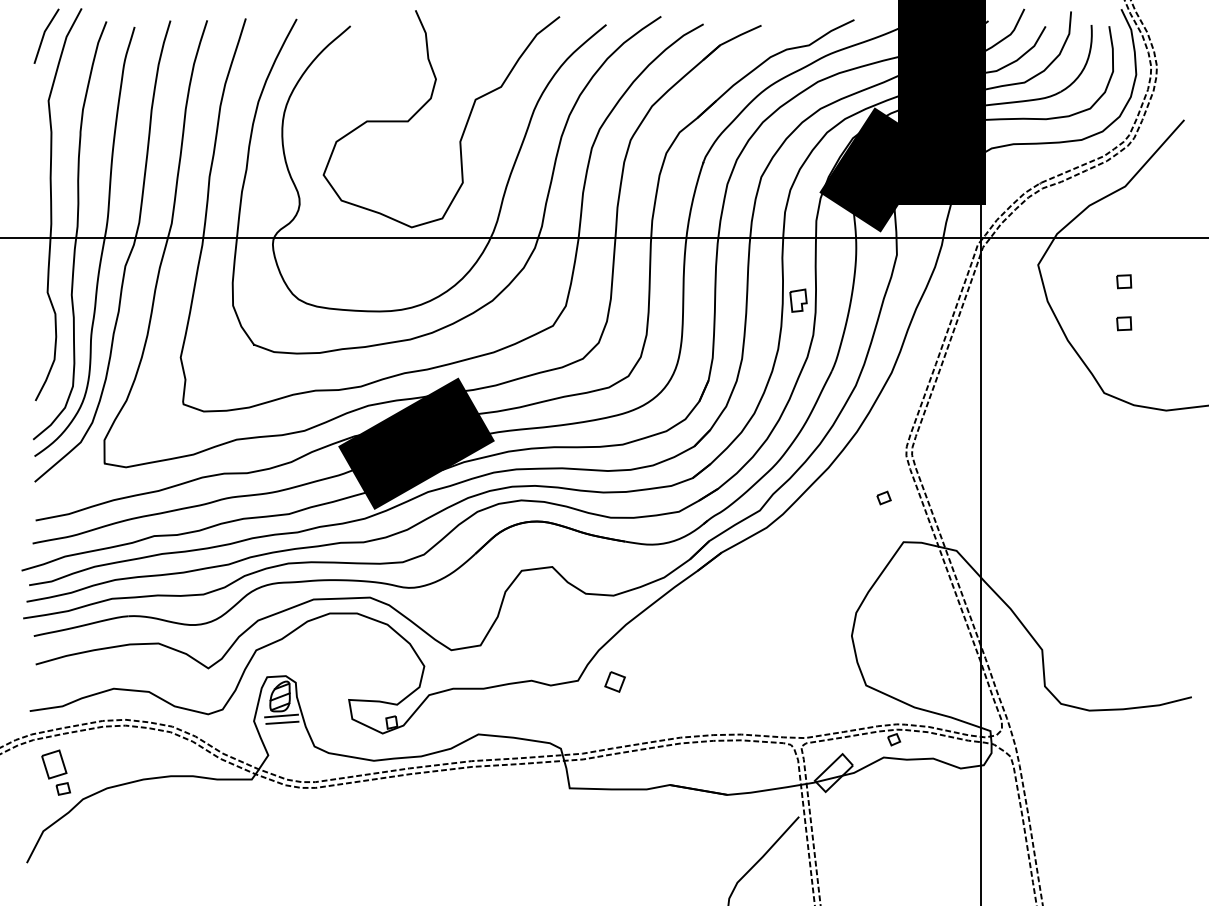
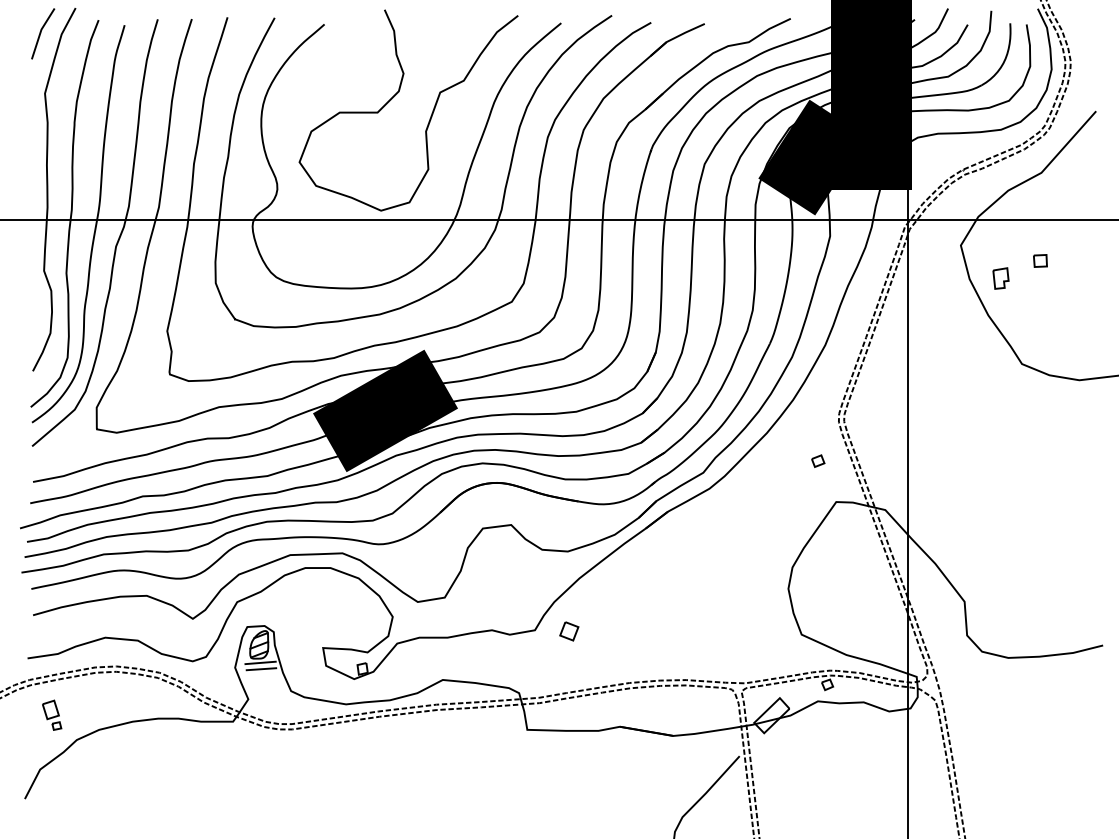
part: (798, 300) -> (1000, 278), moved
part: (1124, 323) -> (1040, 299), removed
part: (56, 772) -> (52, 715), size x0.71

